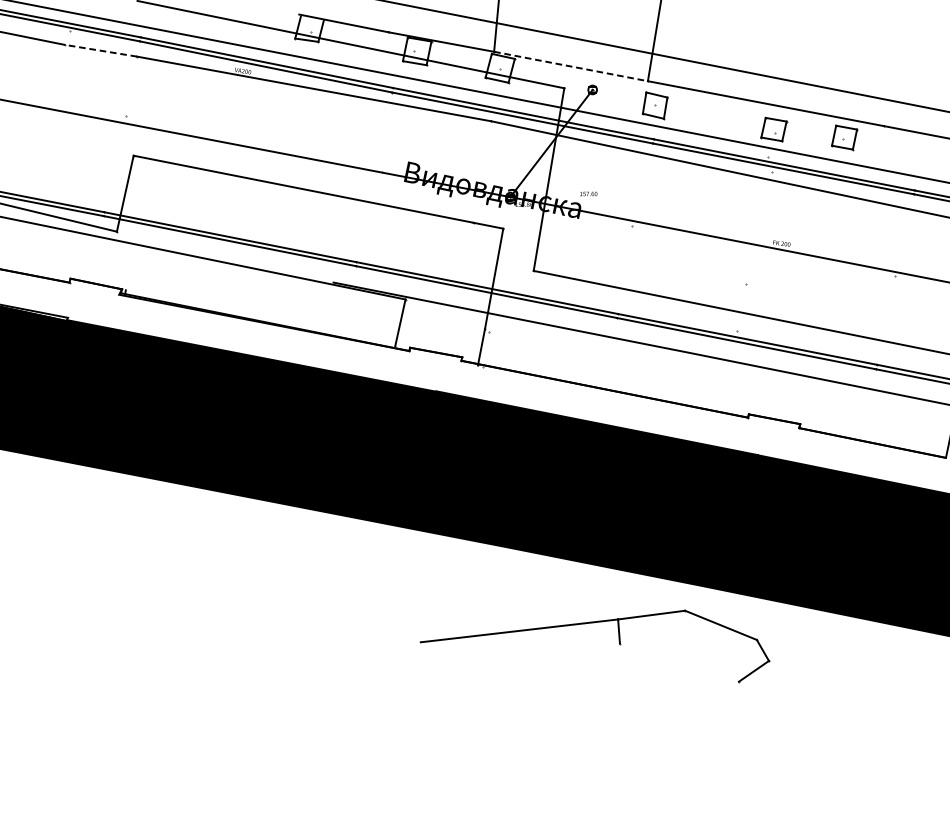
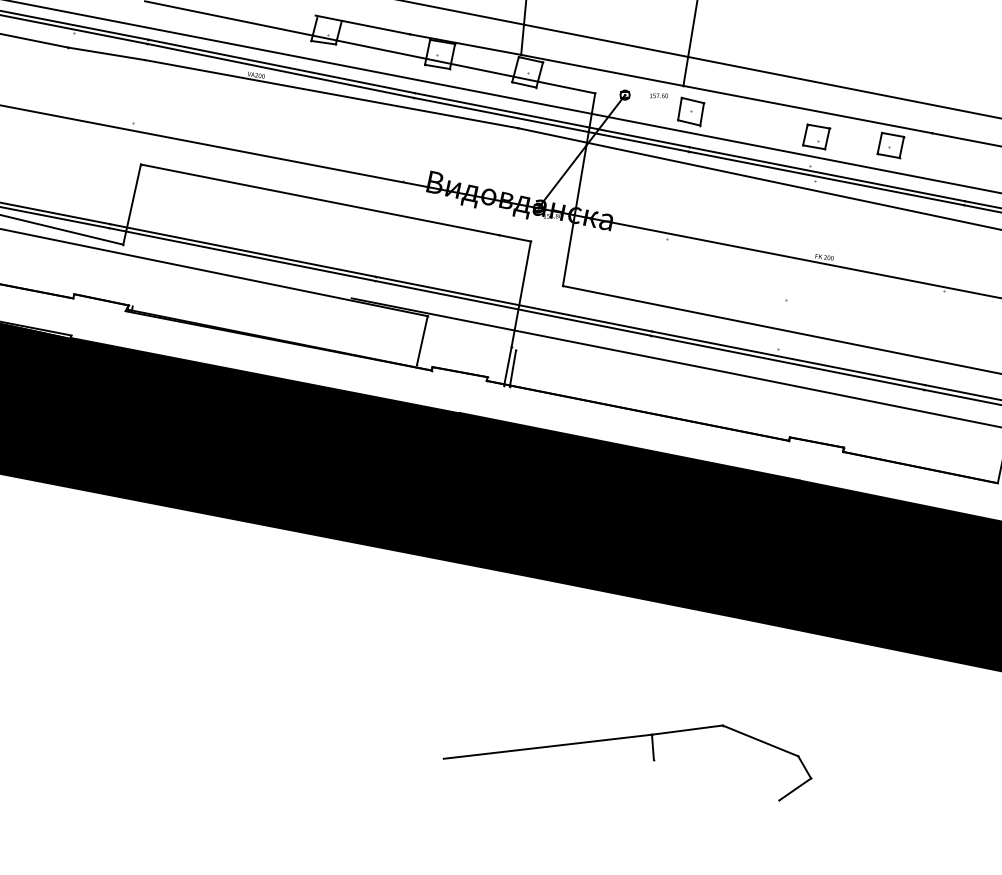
line: (101, 50) -> (106, 53), dashed -> solid
line: (571, 66) -> (602, 70), dashed -> solid
text: (589, 193) -> (659, 95), moved
line: (485, 349) -> (512, 368), added
part: (589, 624) -> (621, 739), moved

